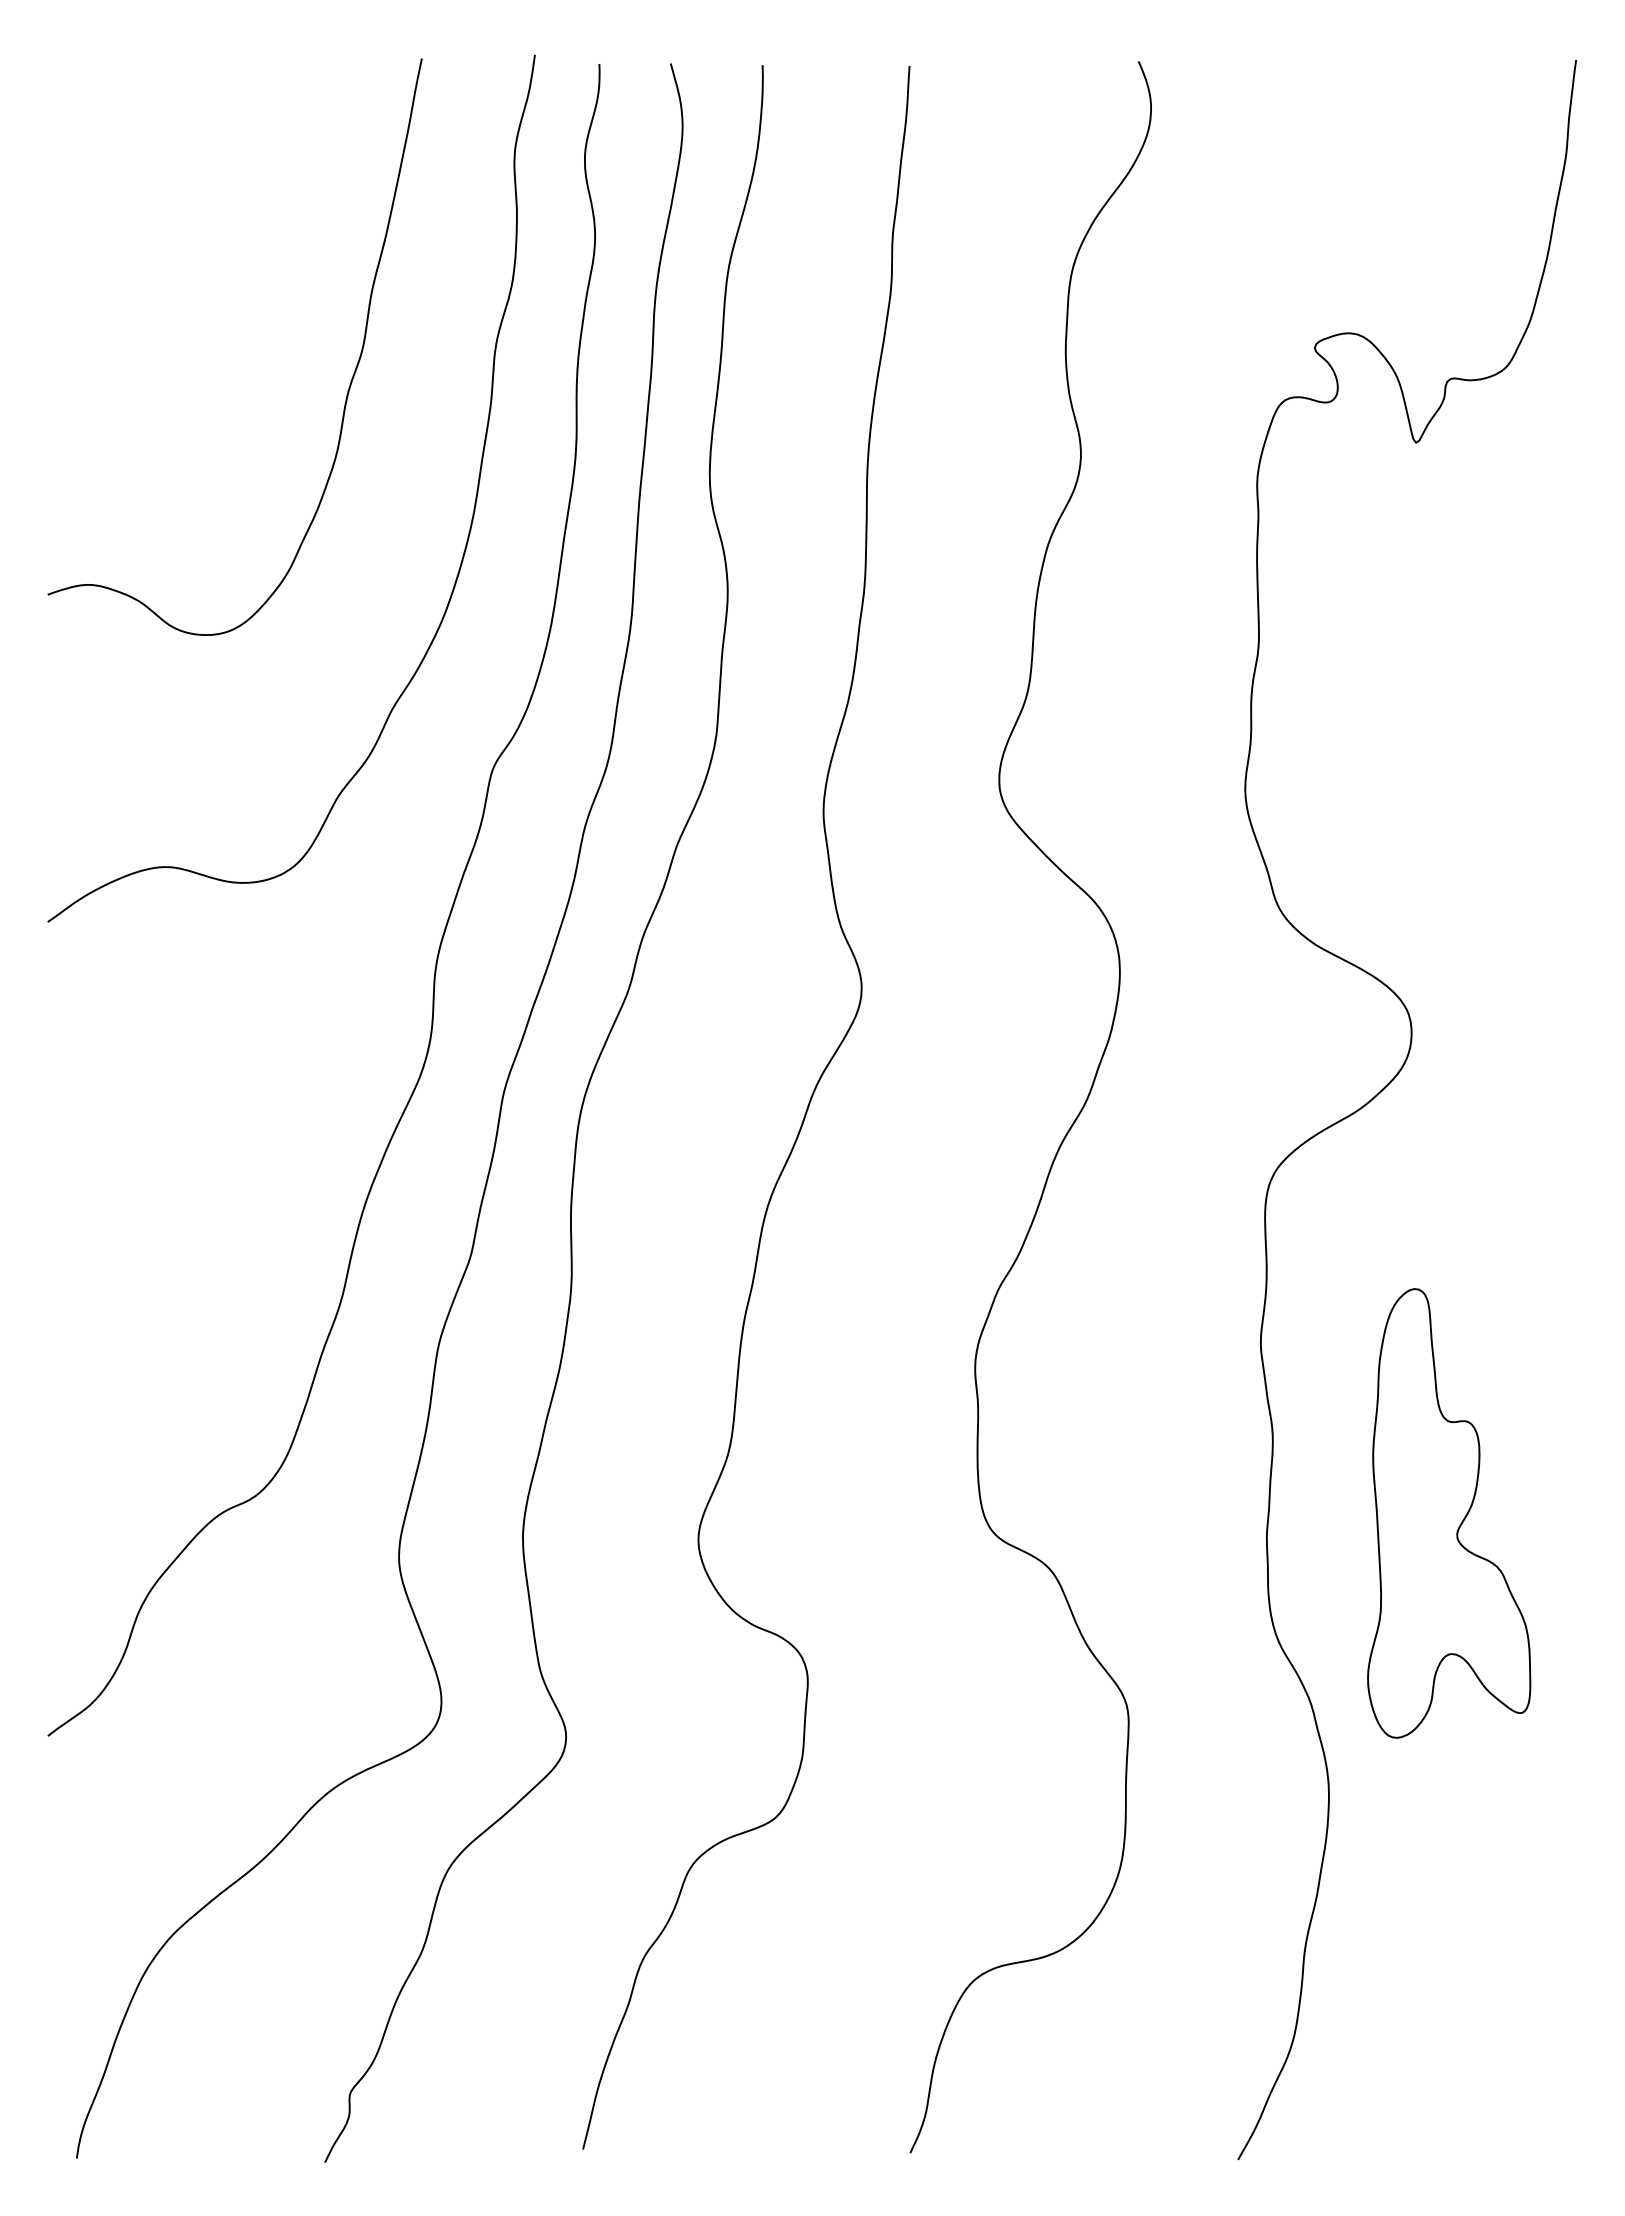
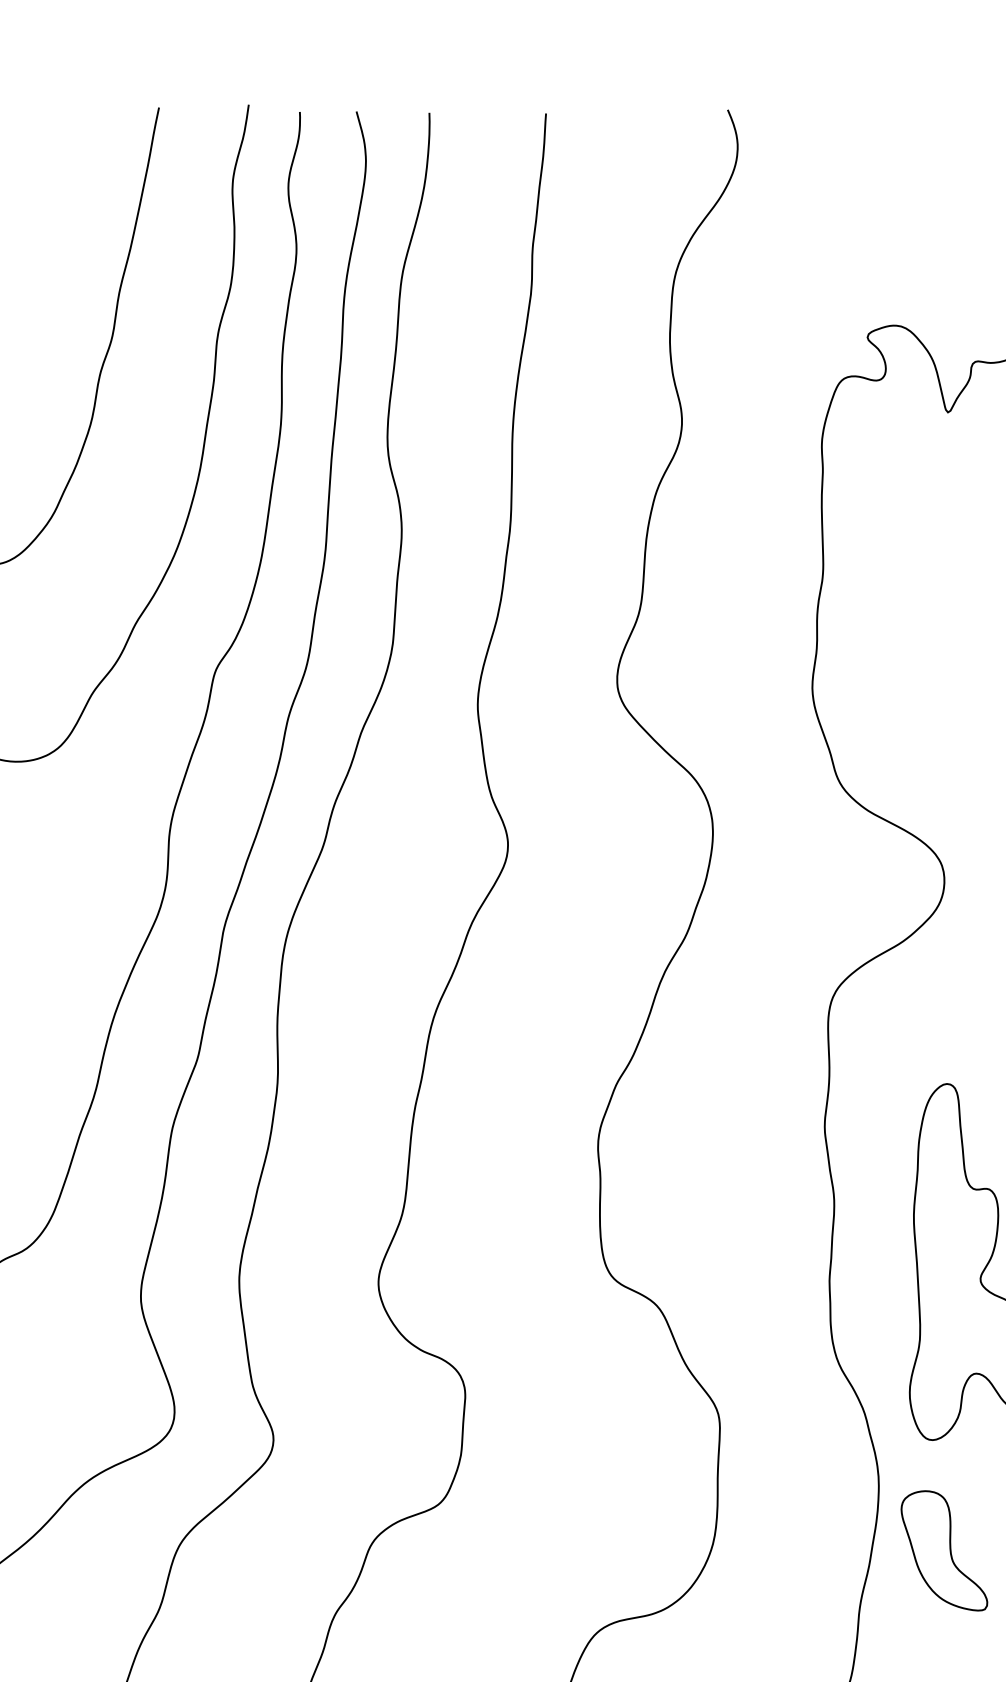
part: (1411, 1877) -> (944, 1550), added

